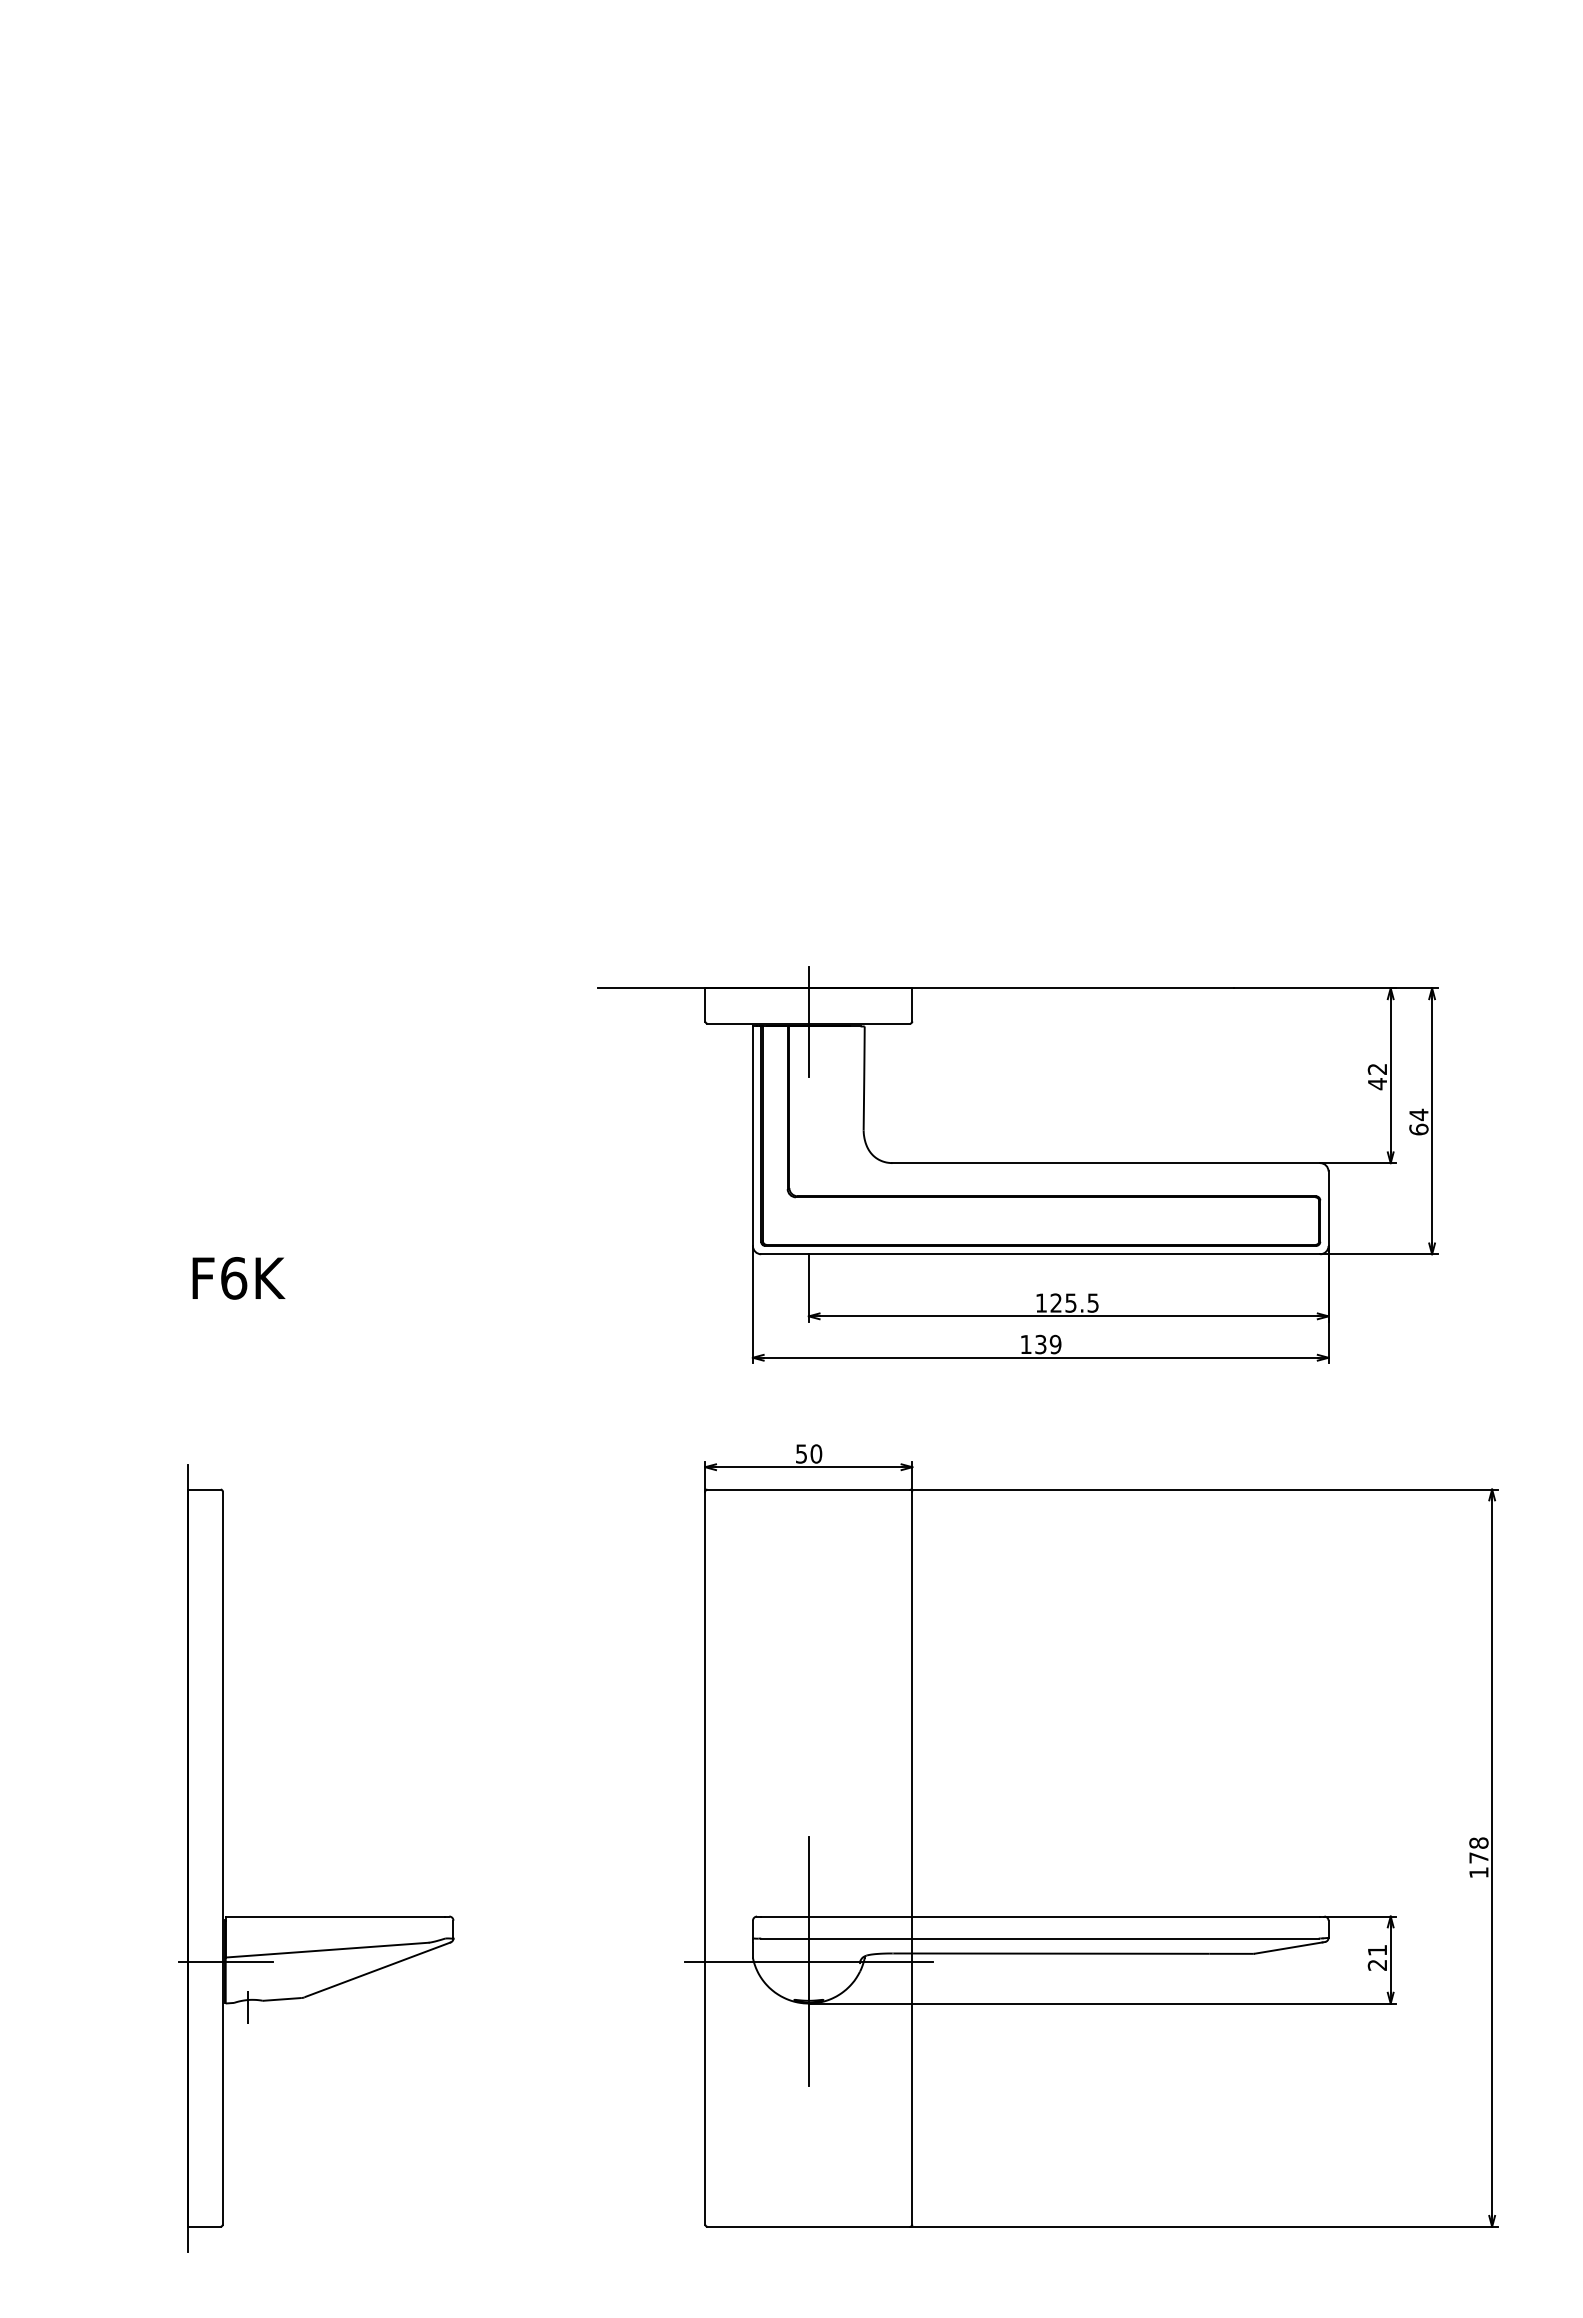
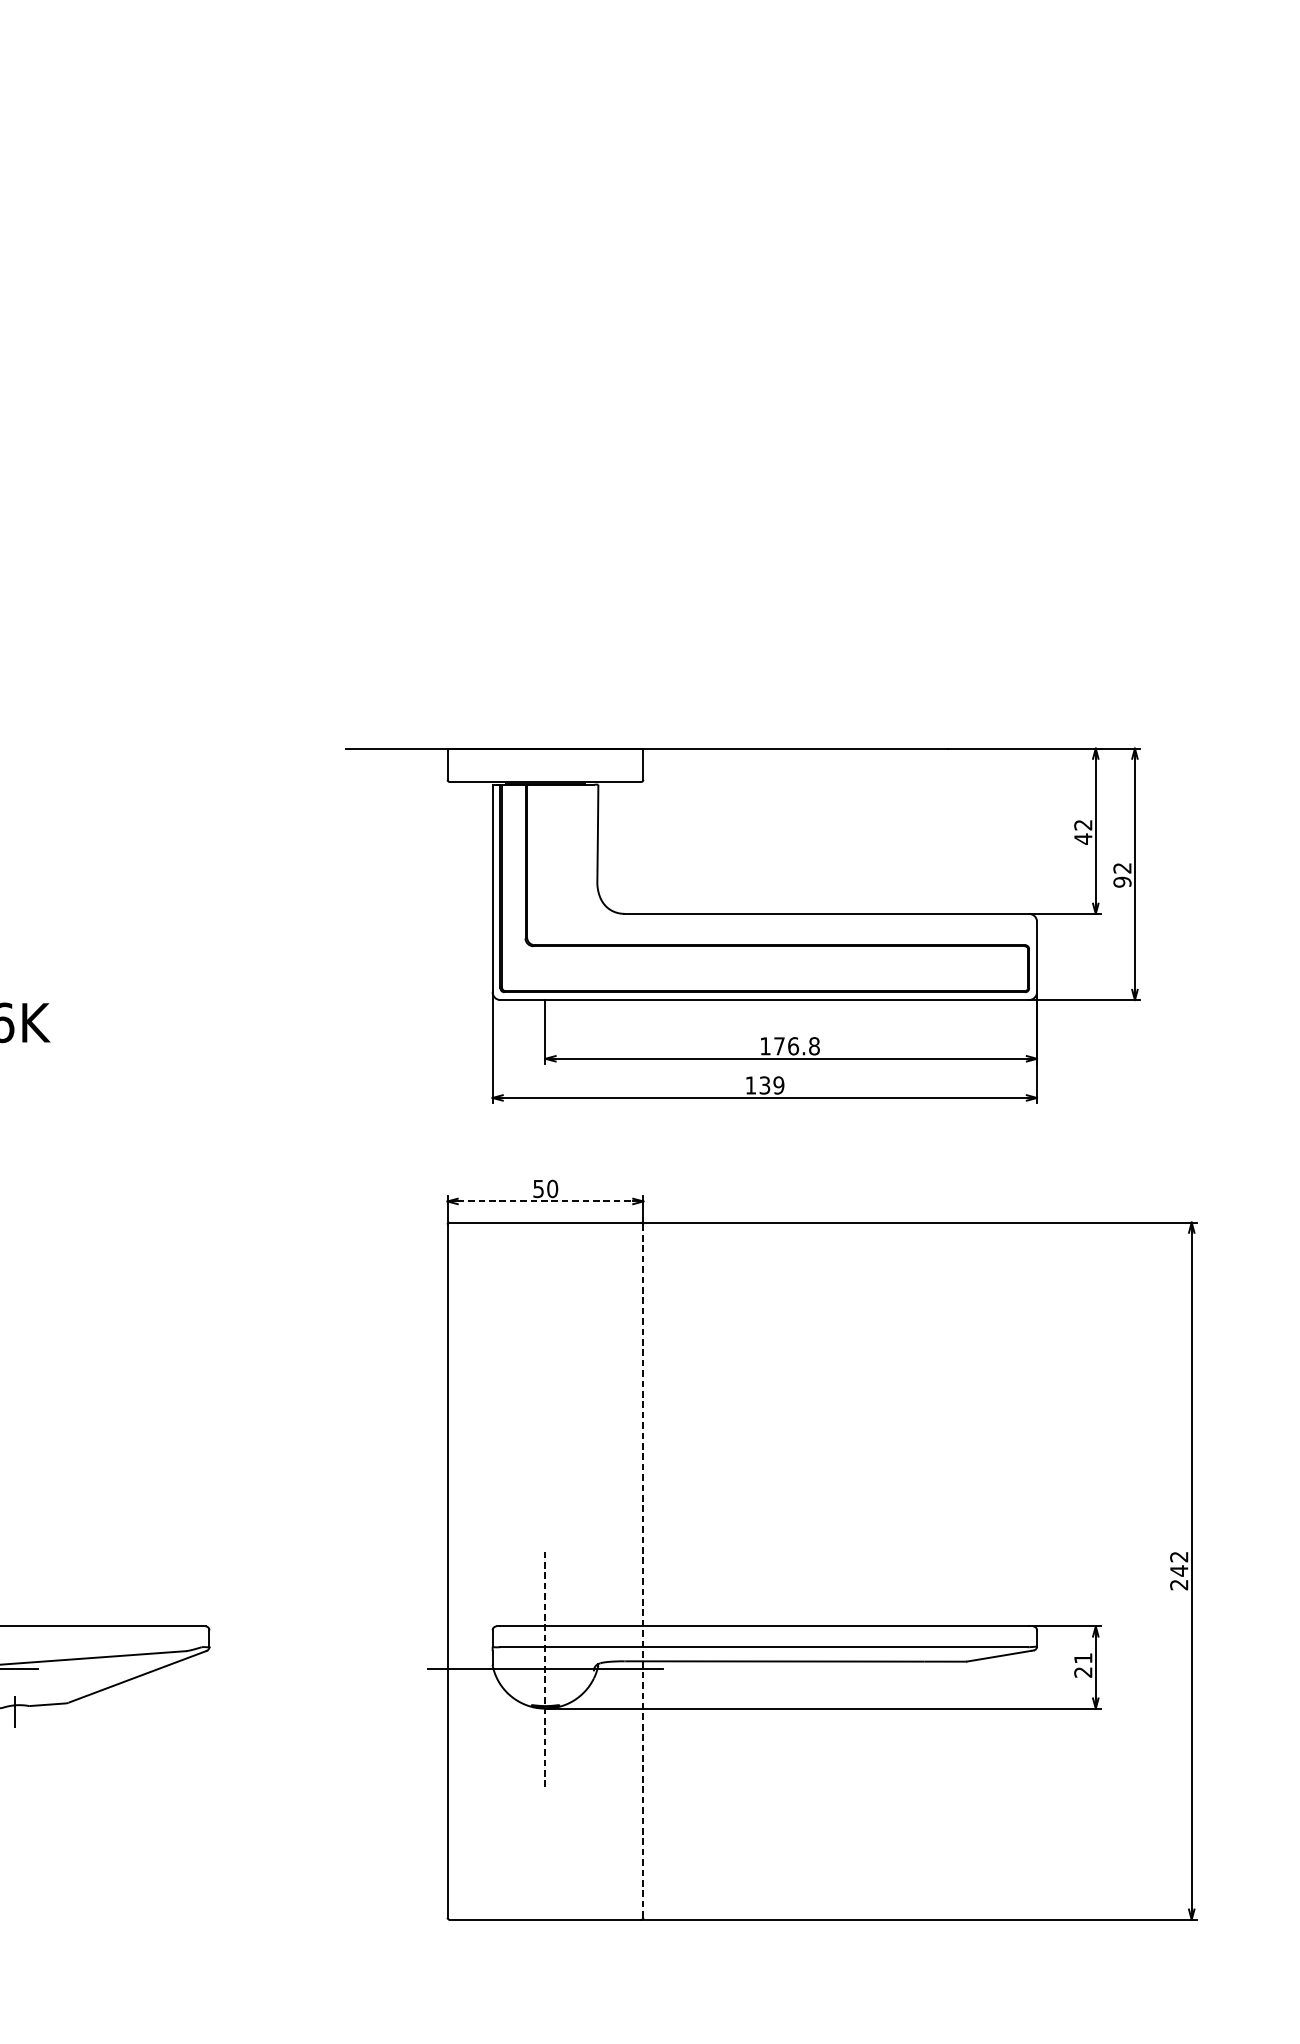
line: (808, 1022) -> (545, 780), removed
text: (1418, 1121) -> (1122, 874), 64 -> 92
text: (1074, 1302) -> (796, 1045), 125.5 -> 176.8
line: (808, 1467) -> (545, 1201), solid -> dashed
text: (1478, 1857) -> (1178, 1570), 178 -> 242
line: (912, 1858) -> (643, 1571), solid -> dashed
line: (808, 1962) -> (545, 1669), solid -> dashed

